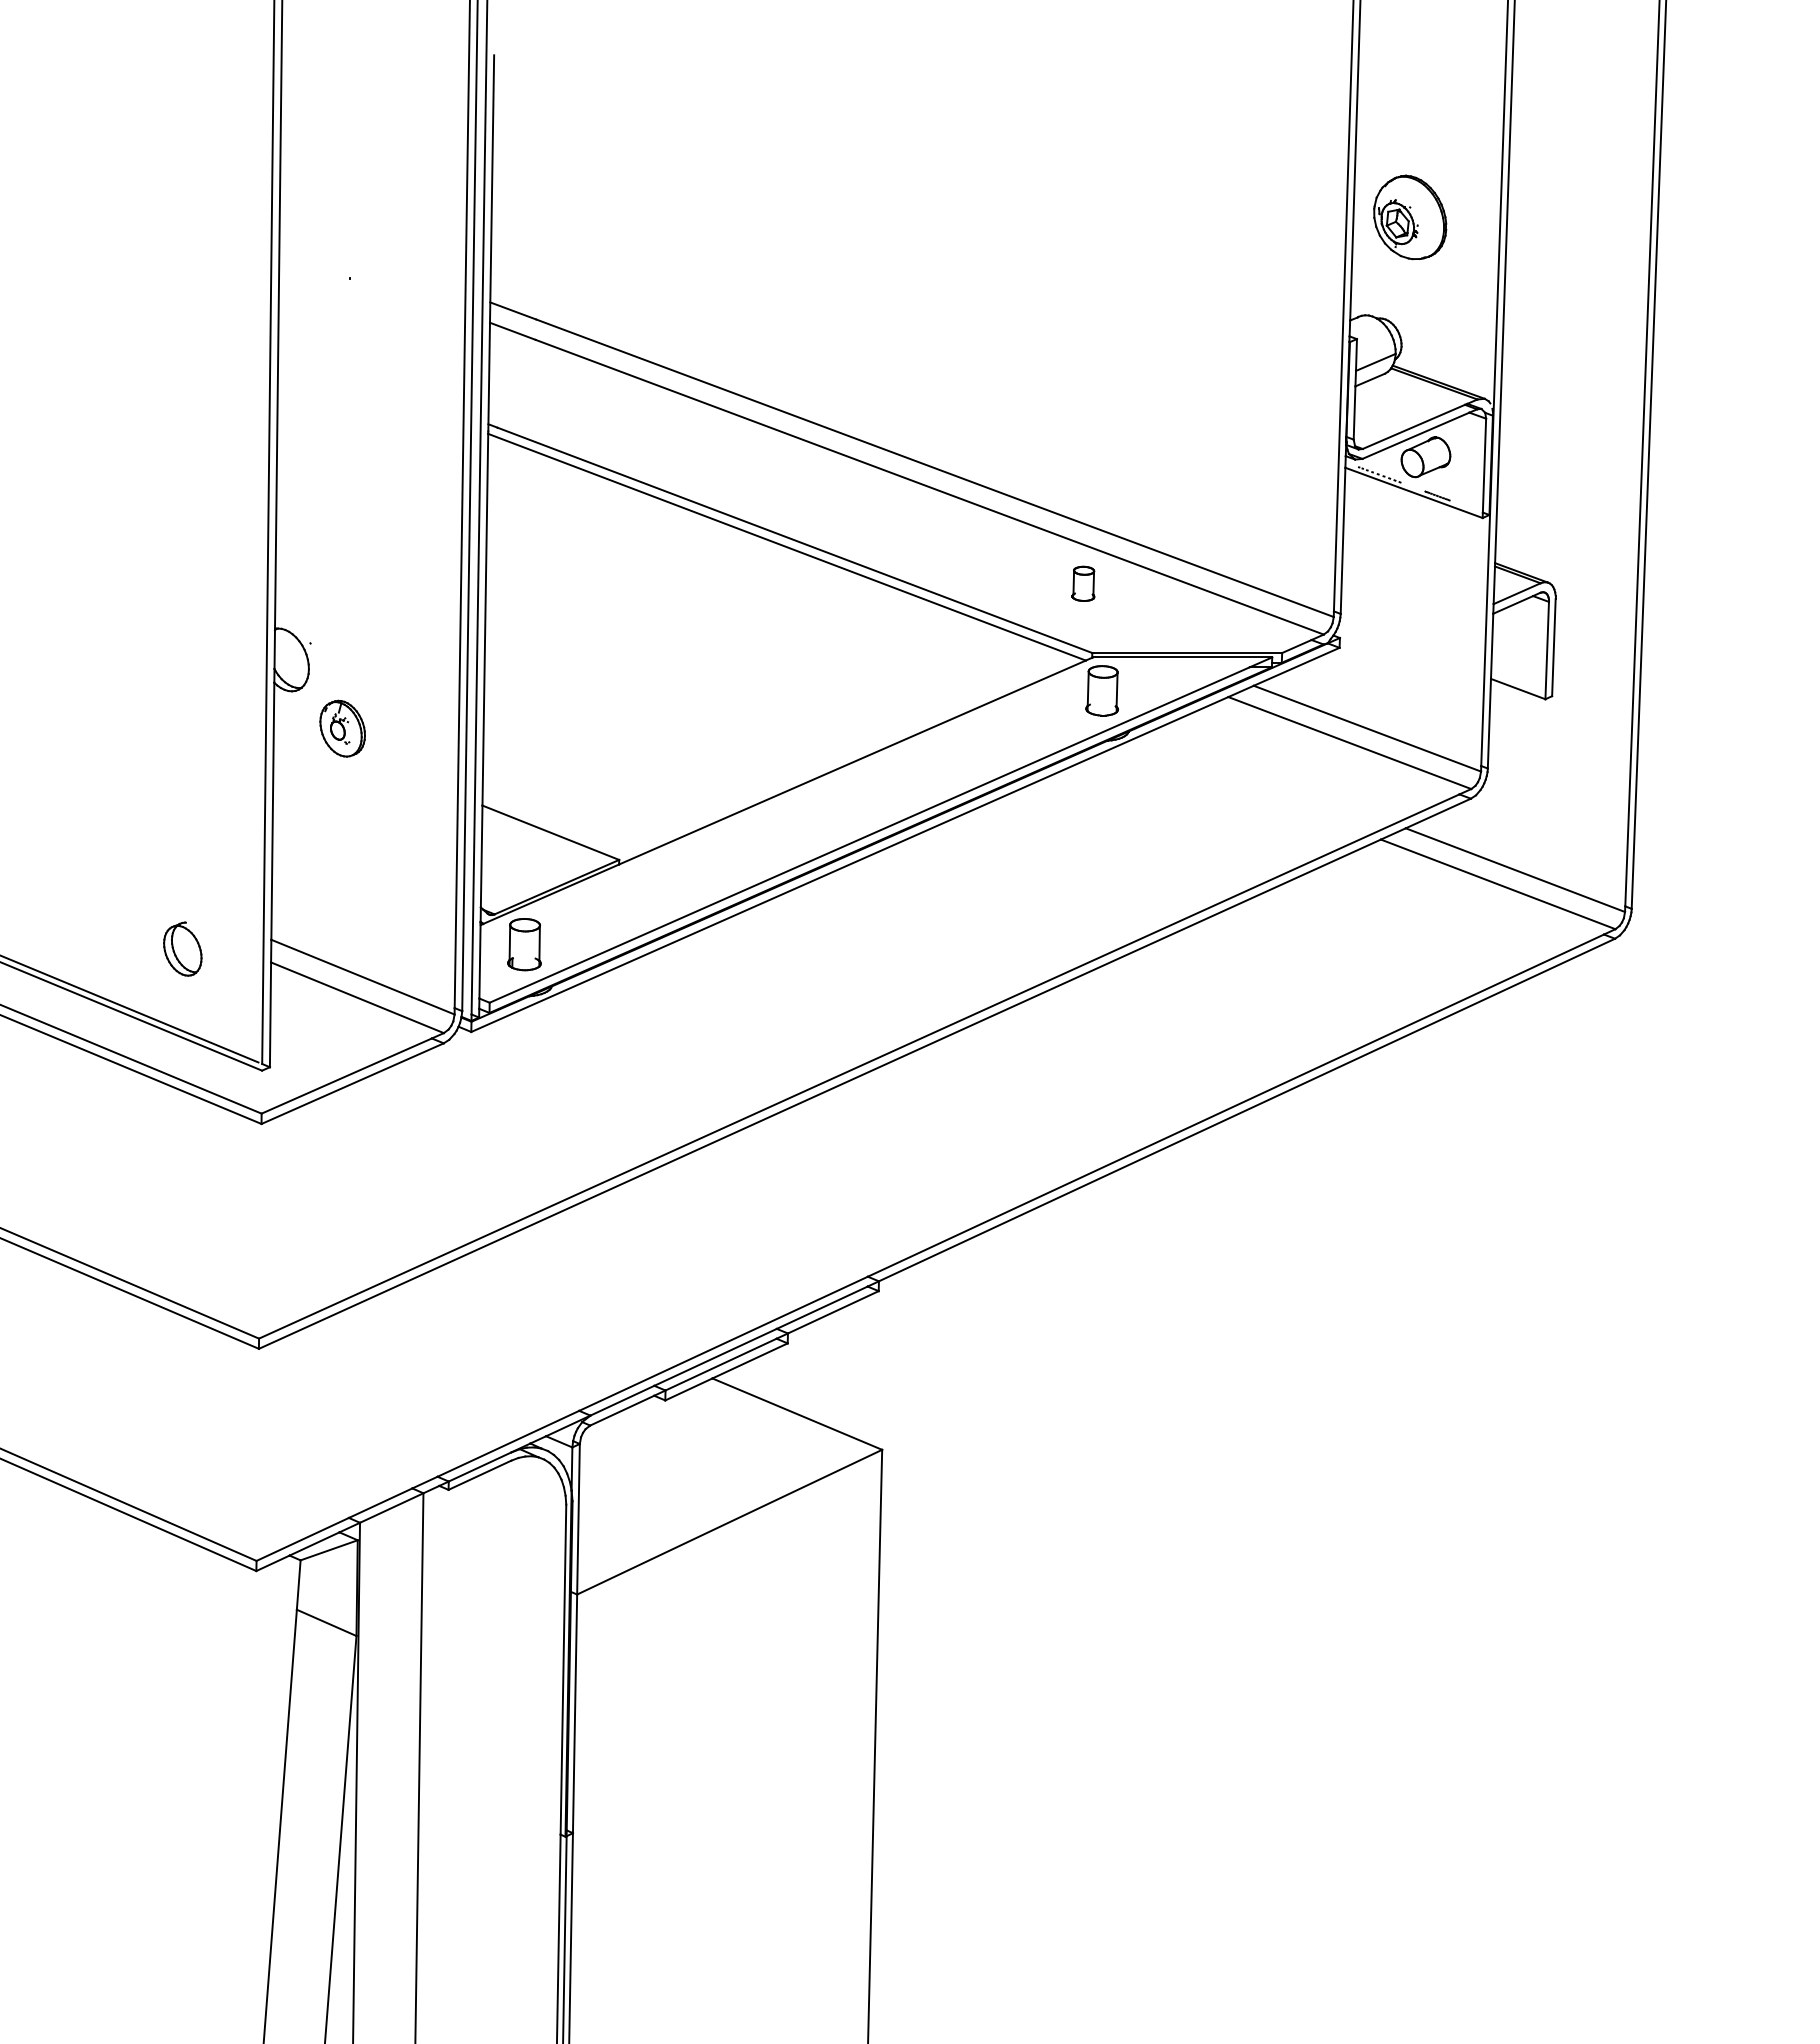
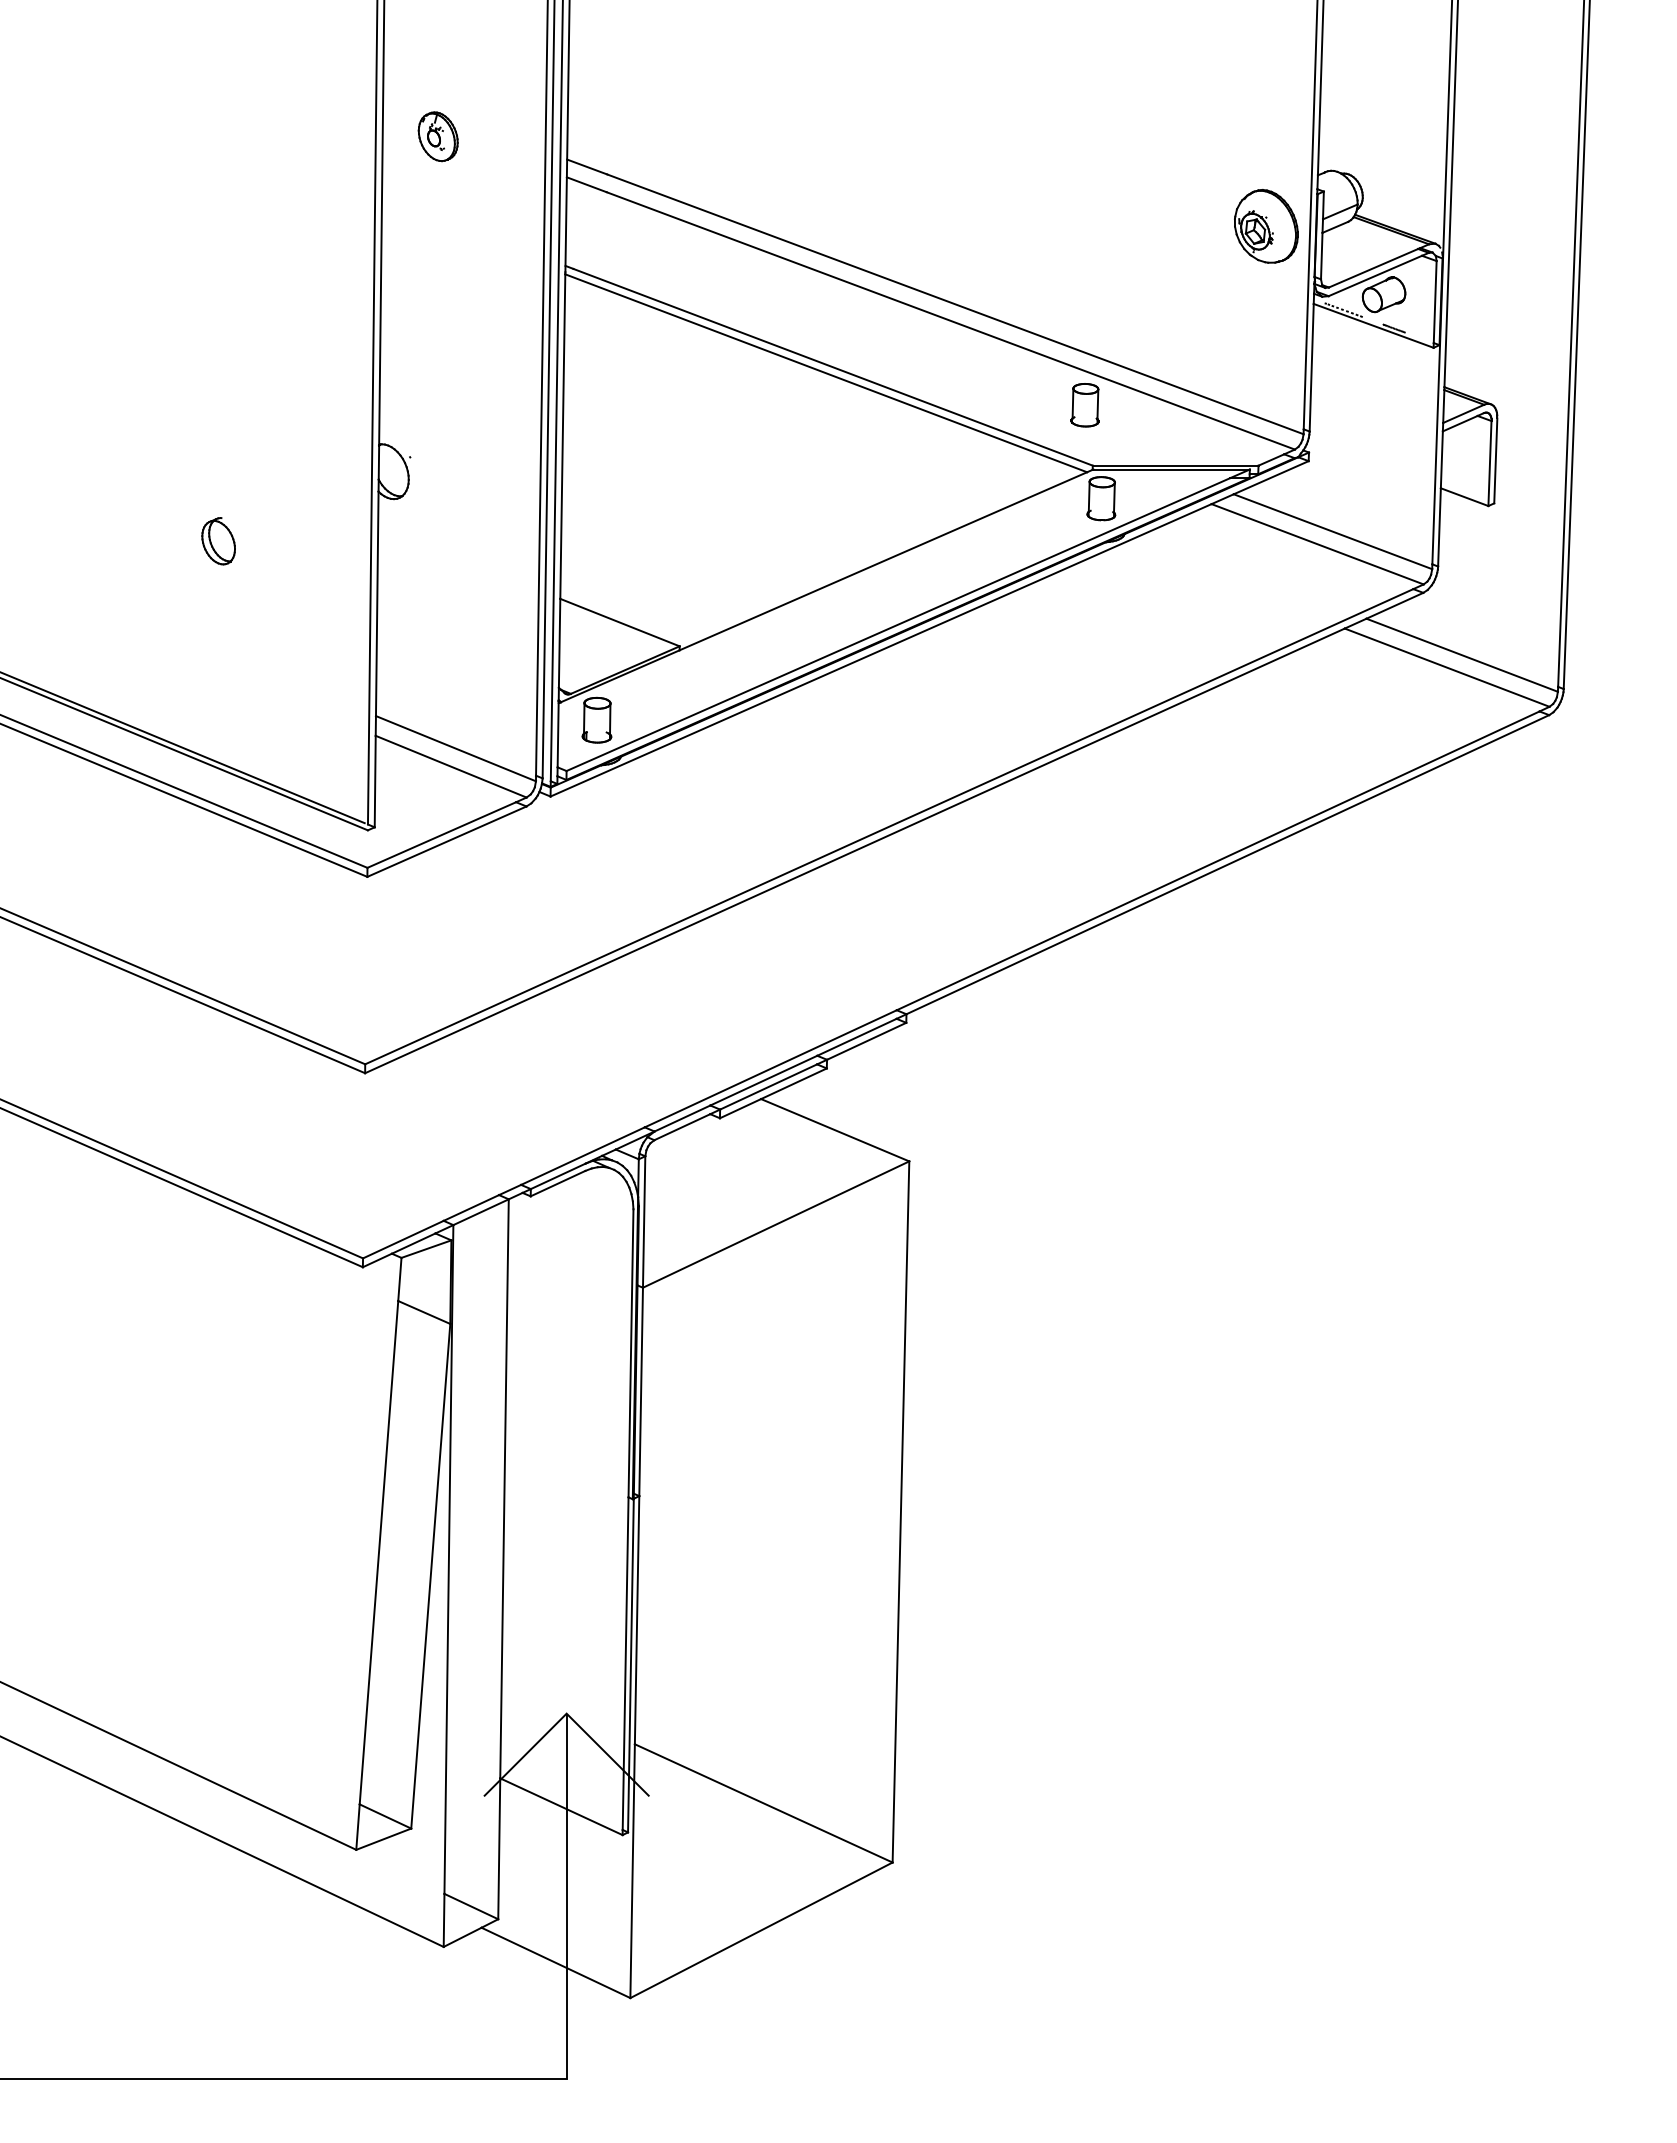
part: (1410, 217) -> (1266, 226), moved
part: (1082, 584) -> (1084, 405), size x1.43
part: (341, 728) -> (437, 136), moved
part: (182, 949) -> (218, 541), moved

